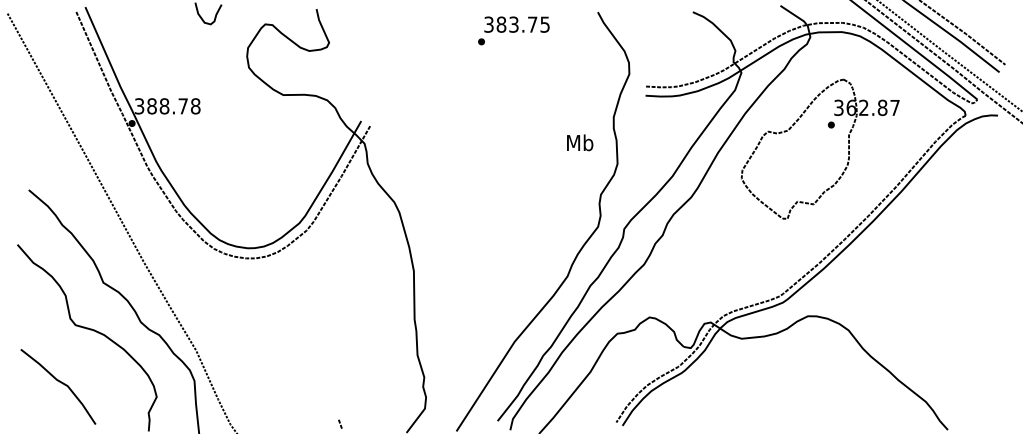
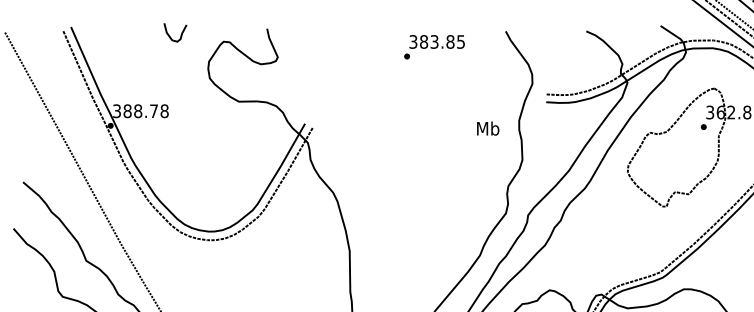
text: (532, 24) -> (450, 41), 383.75 -> 383.85
text: (580, 142) -> (488, 128), moved

